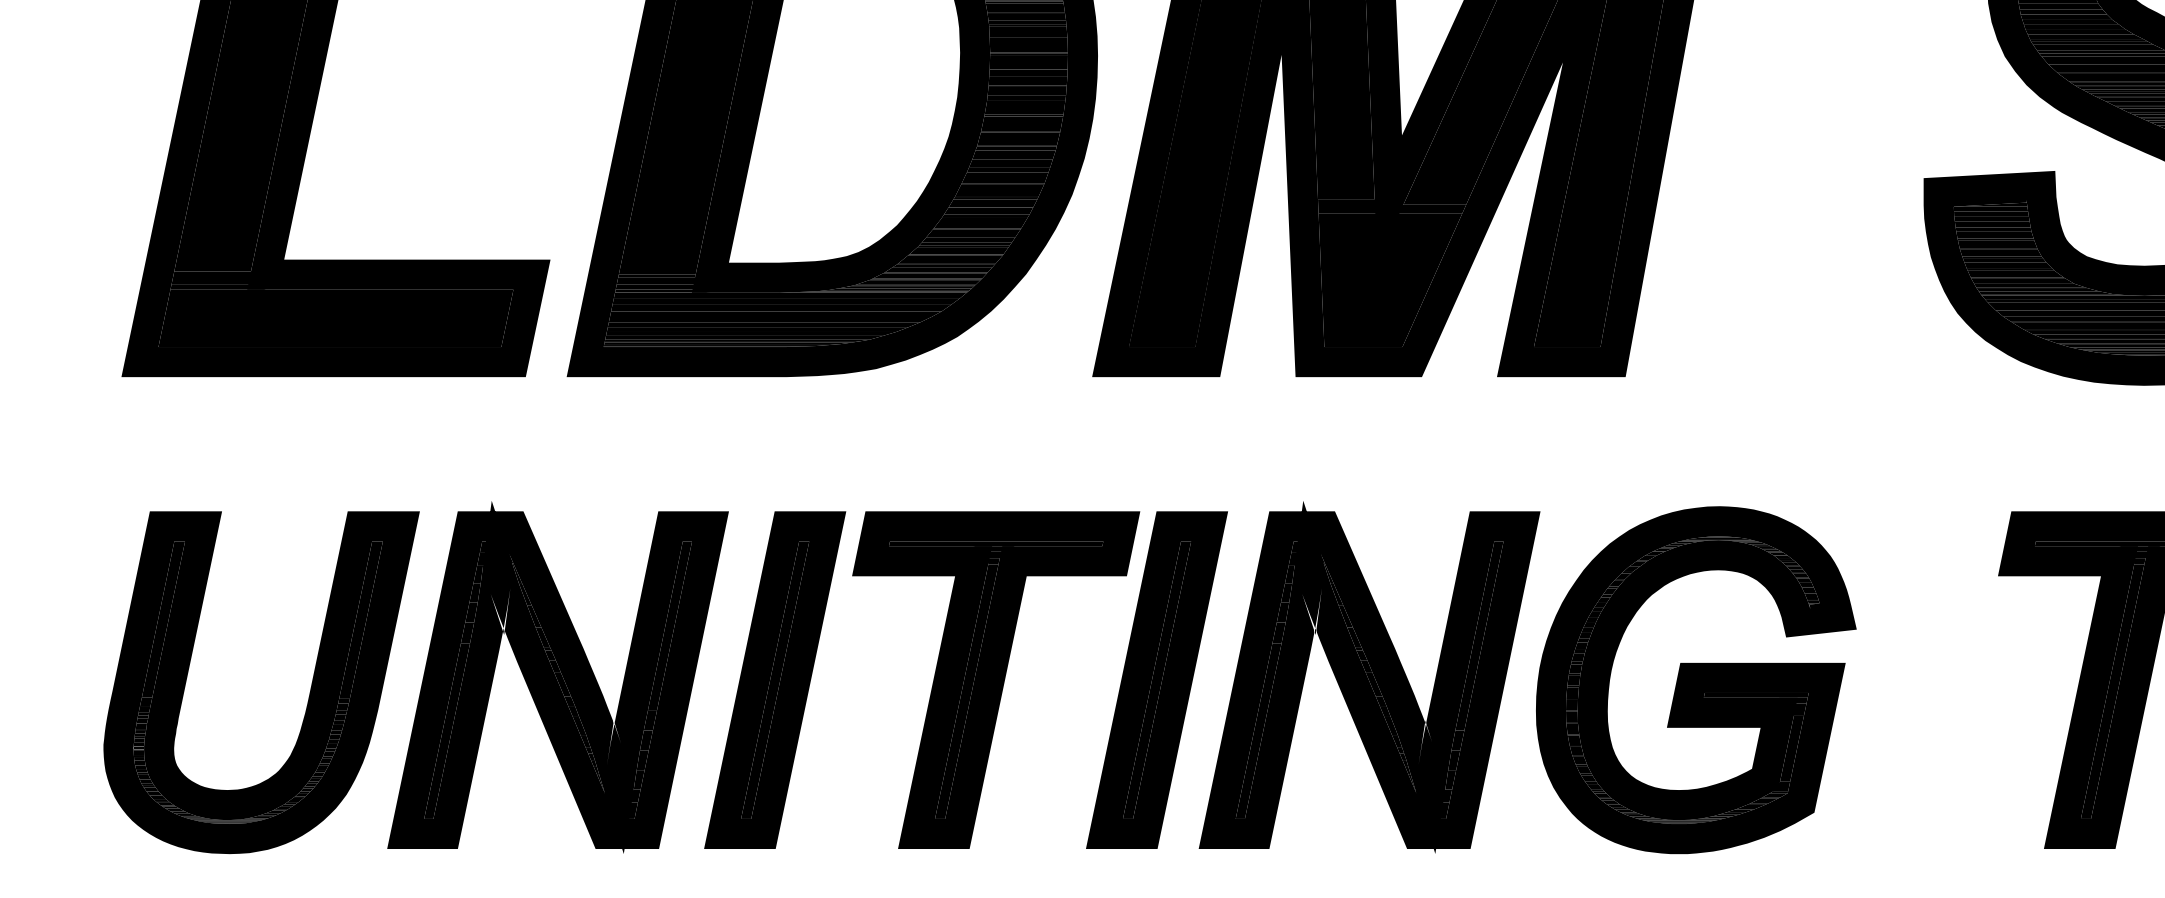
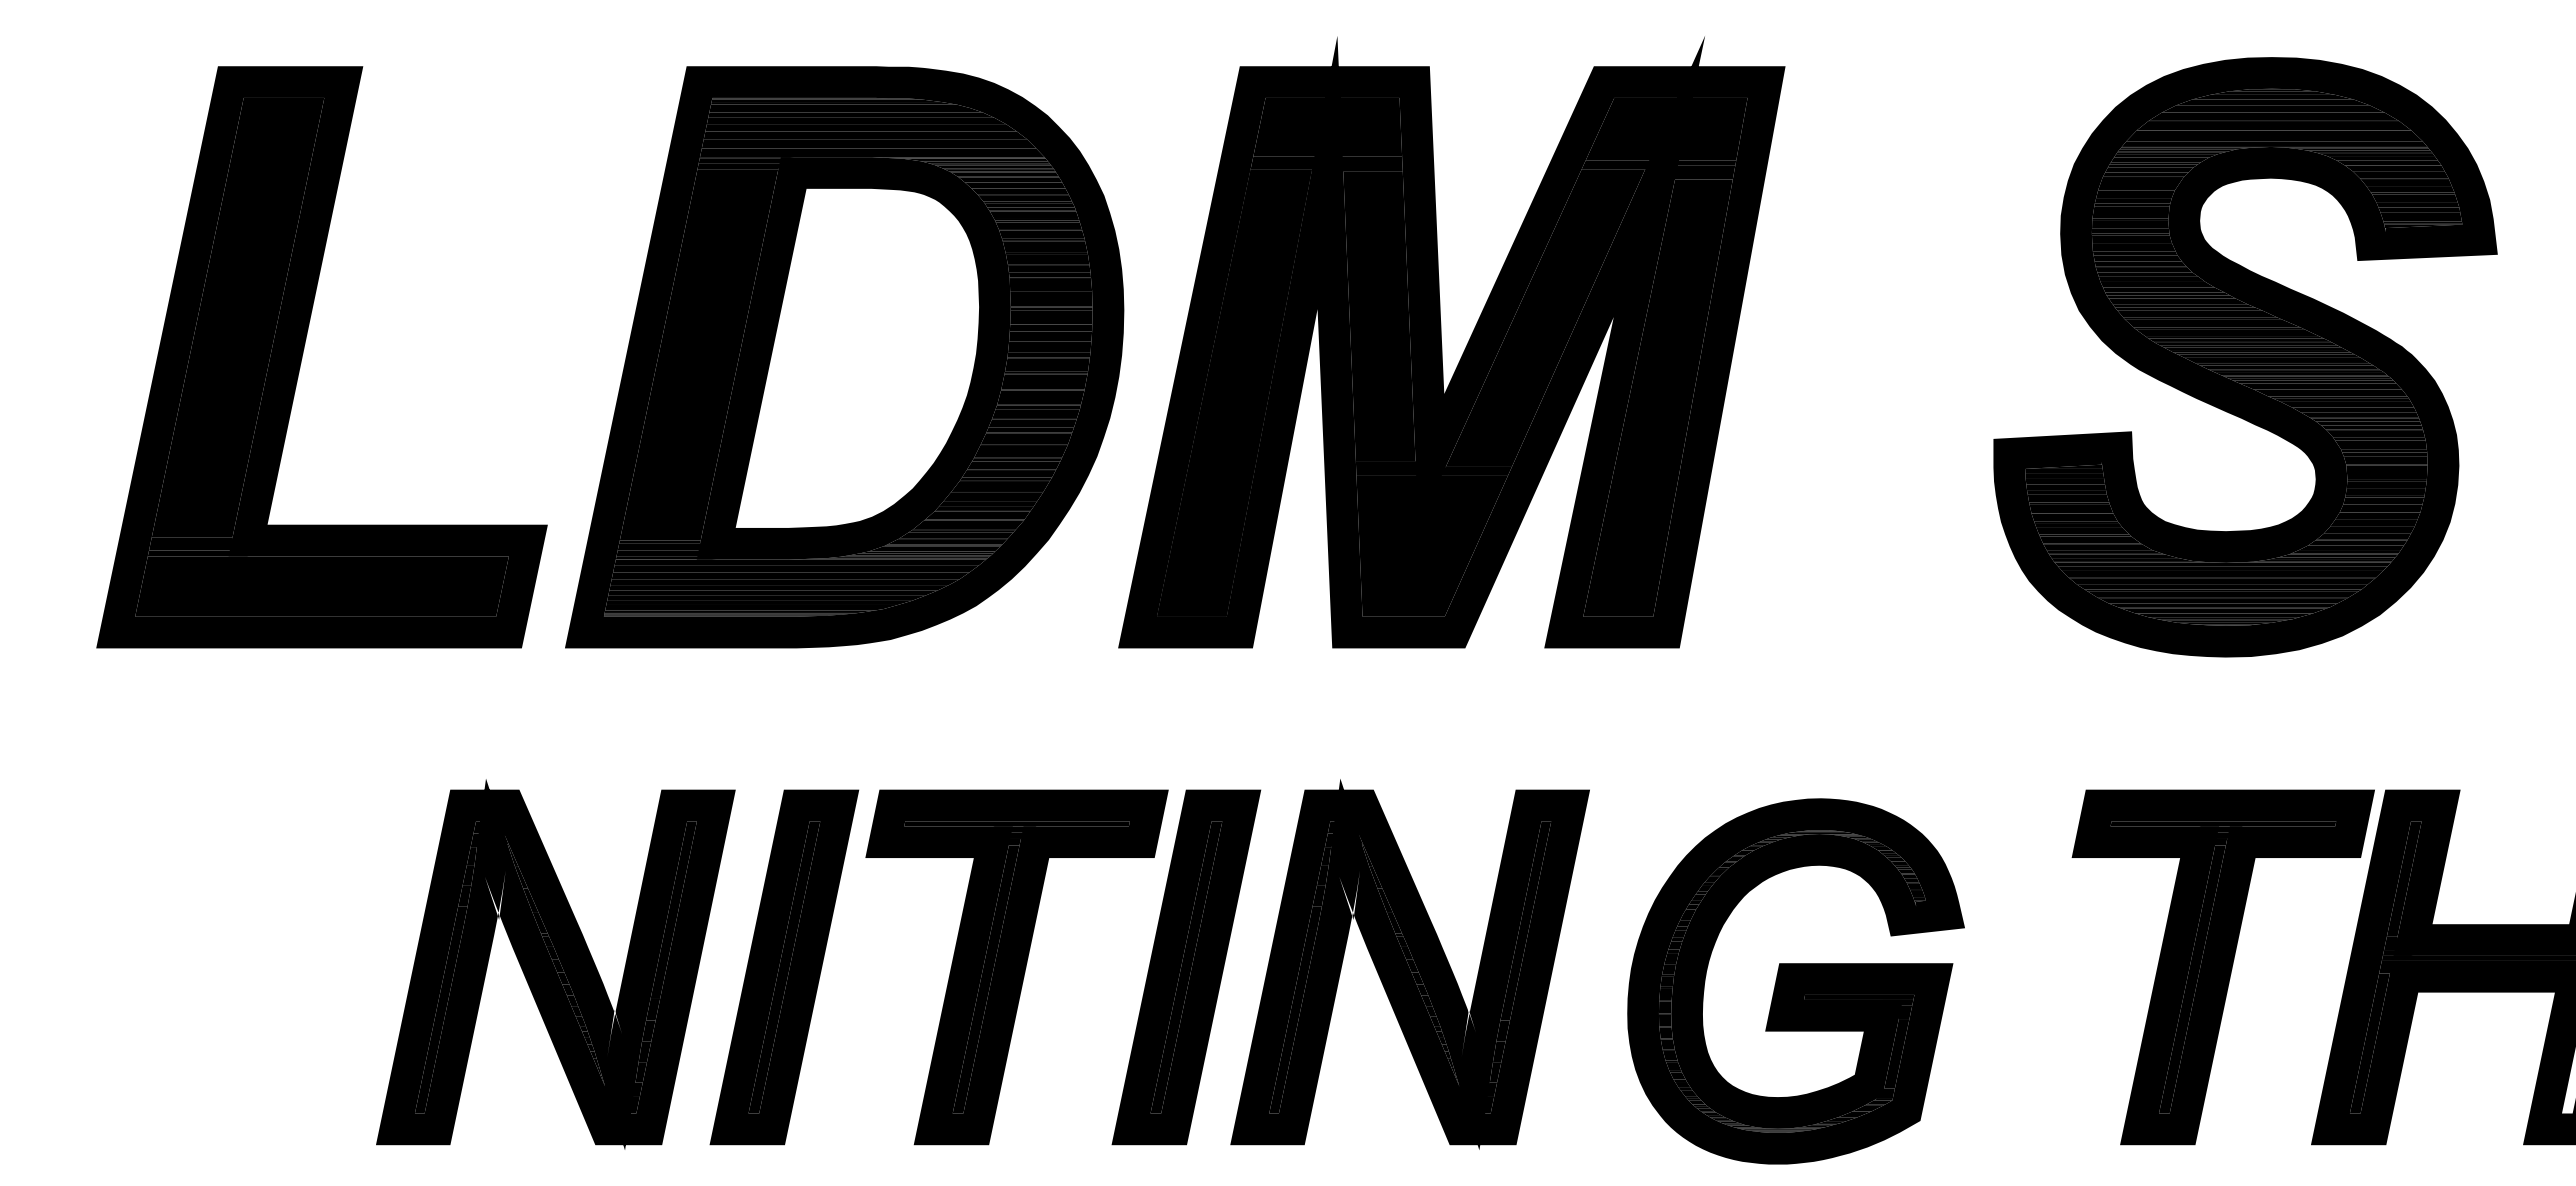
part: (1695, 680) -> (1795, 981), moved
part: (309, 690) -> (294, 978), removed

